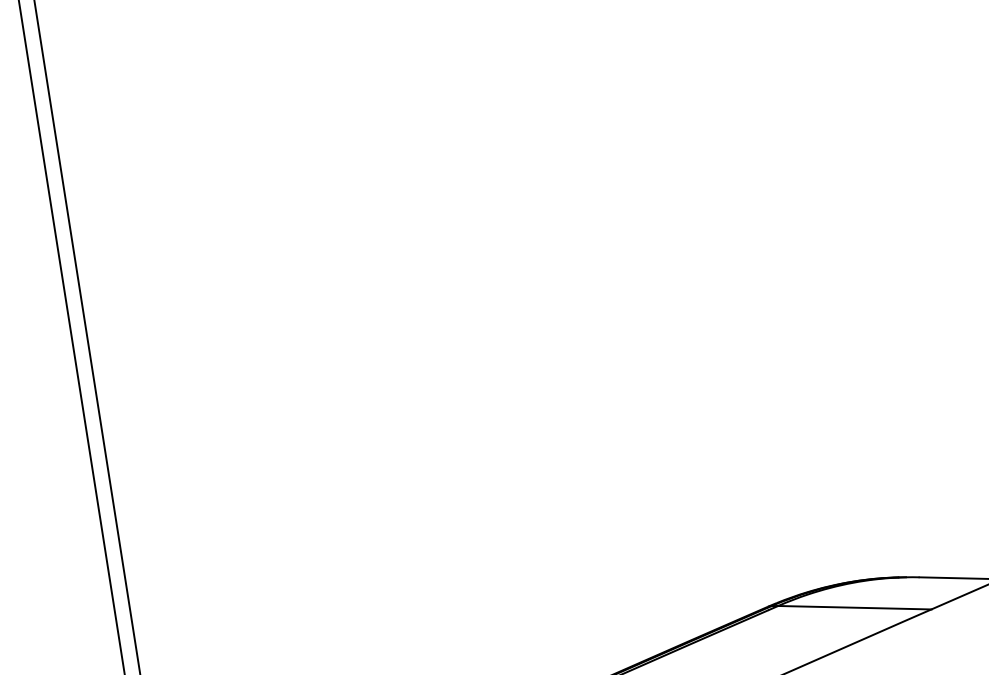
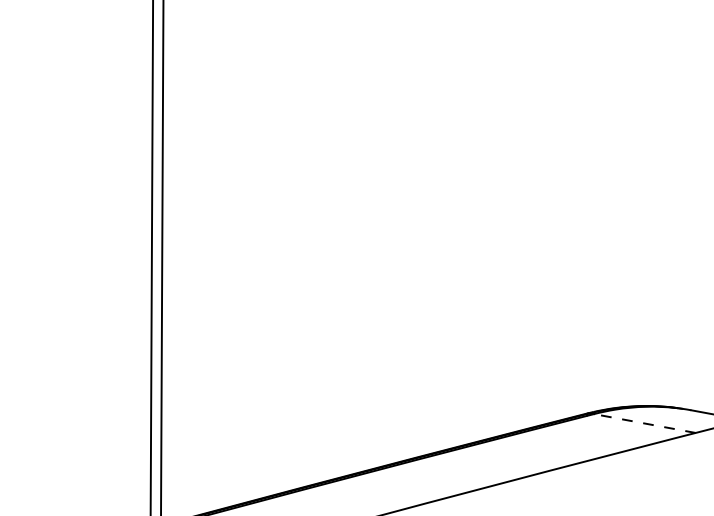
line: (854, 607) -> (644, 423), solid -> dashed

